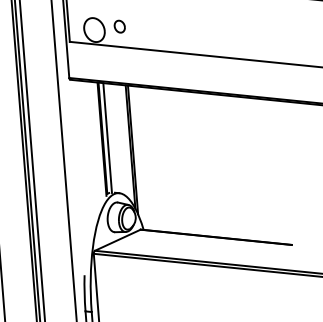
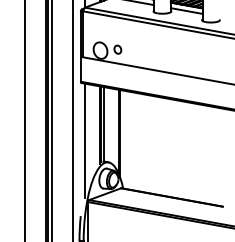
line: (81, 163) -> (84, 140), added

